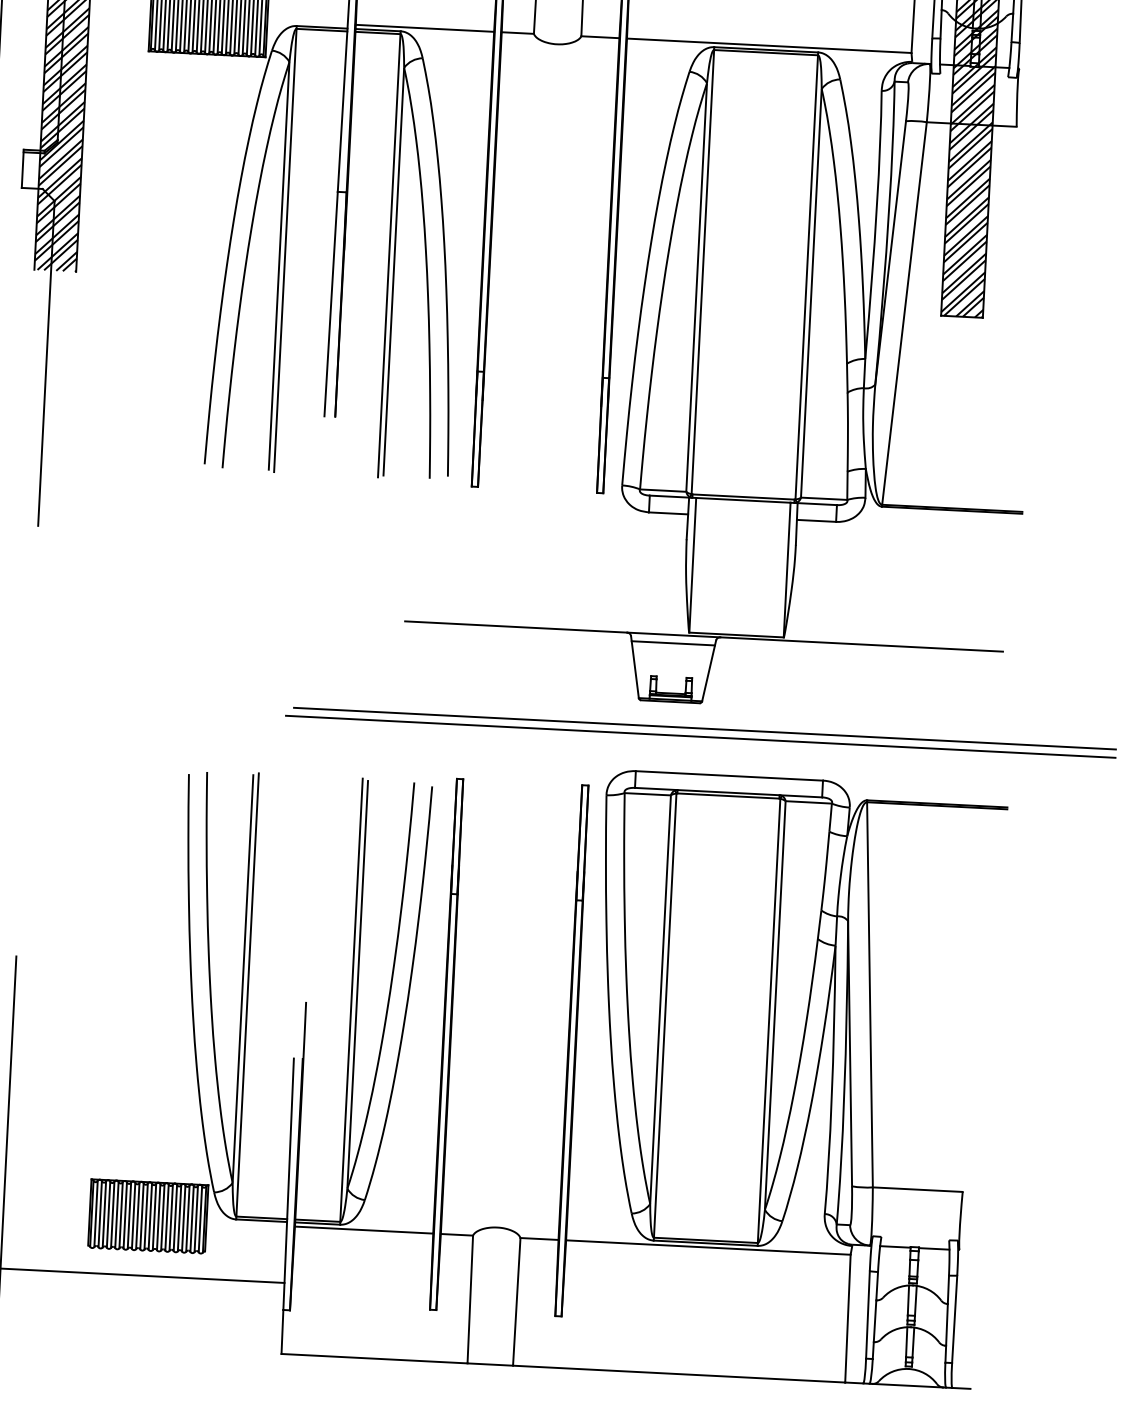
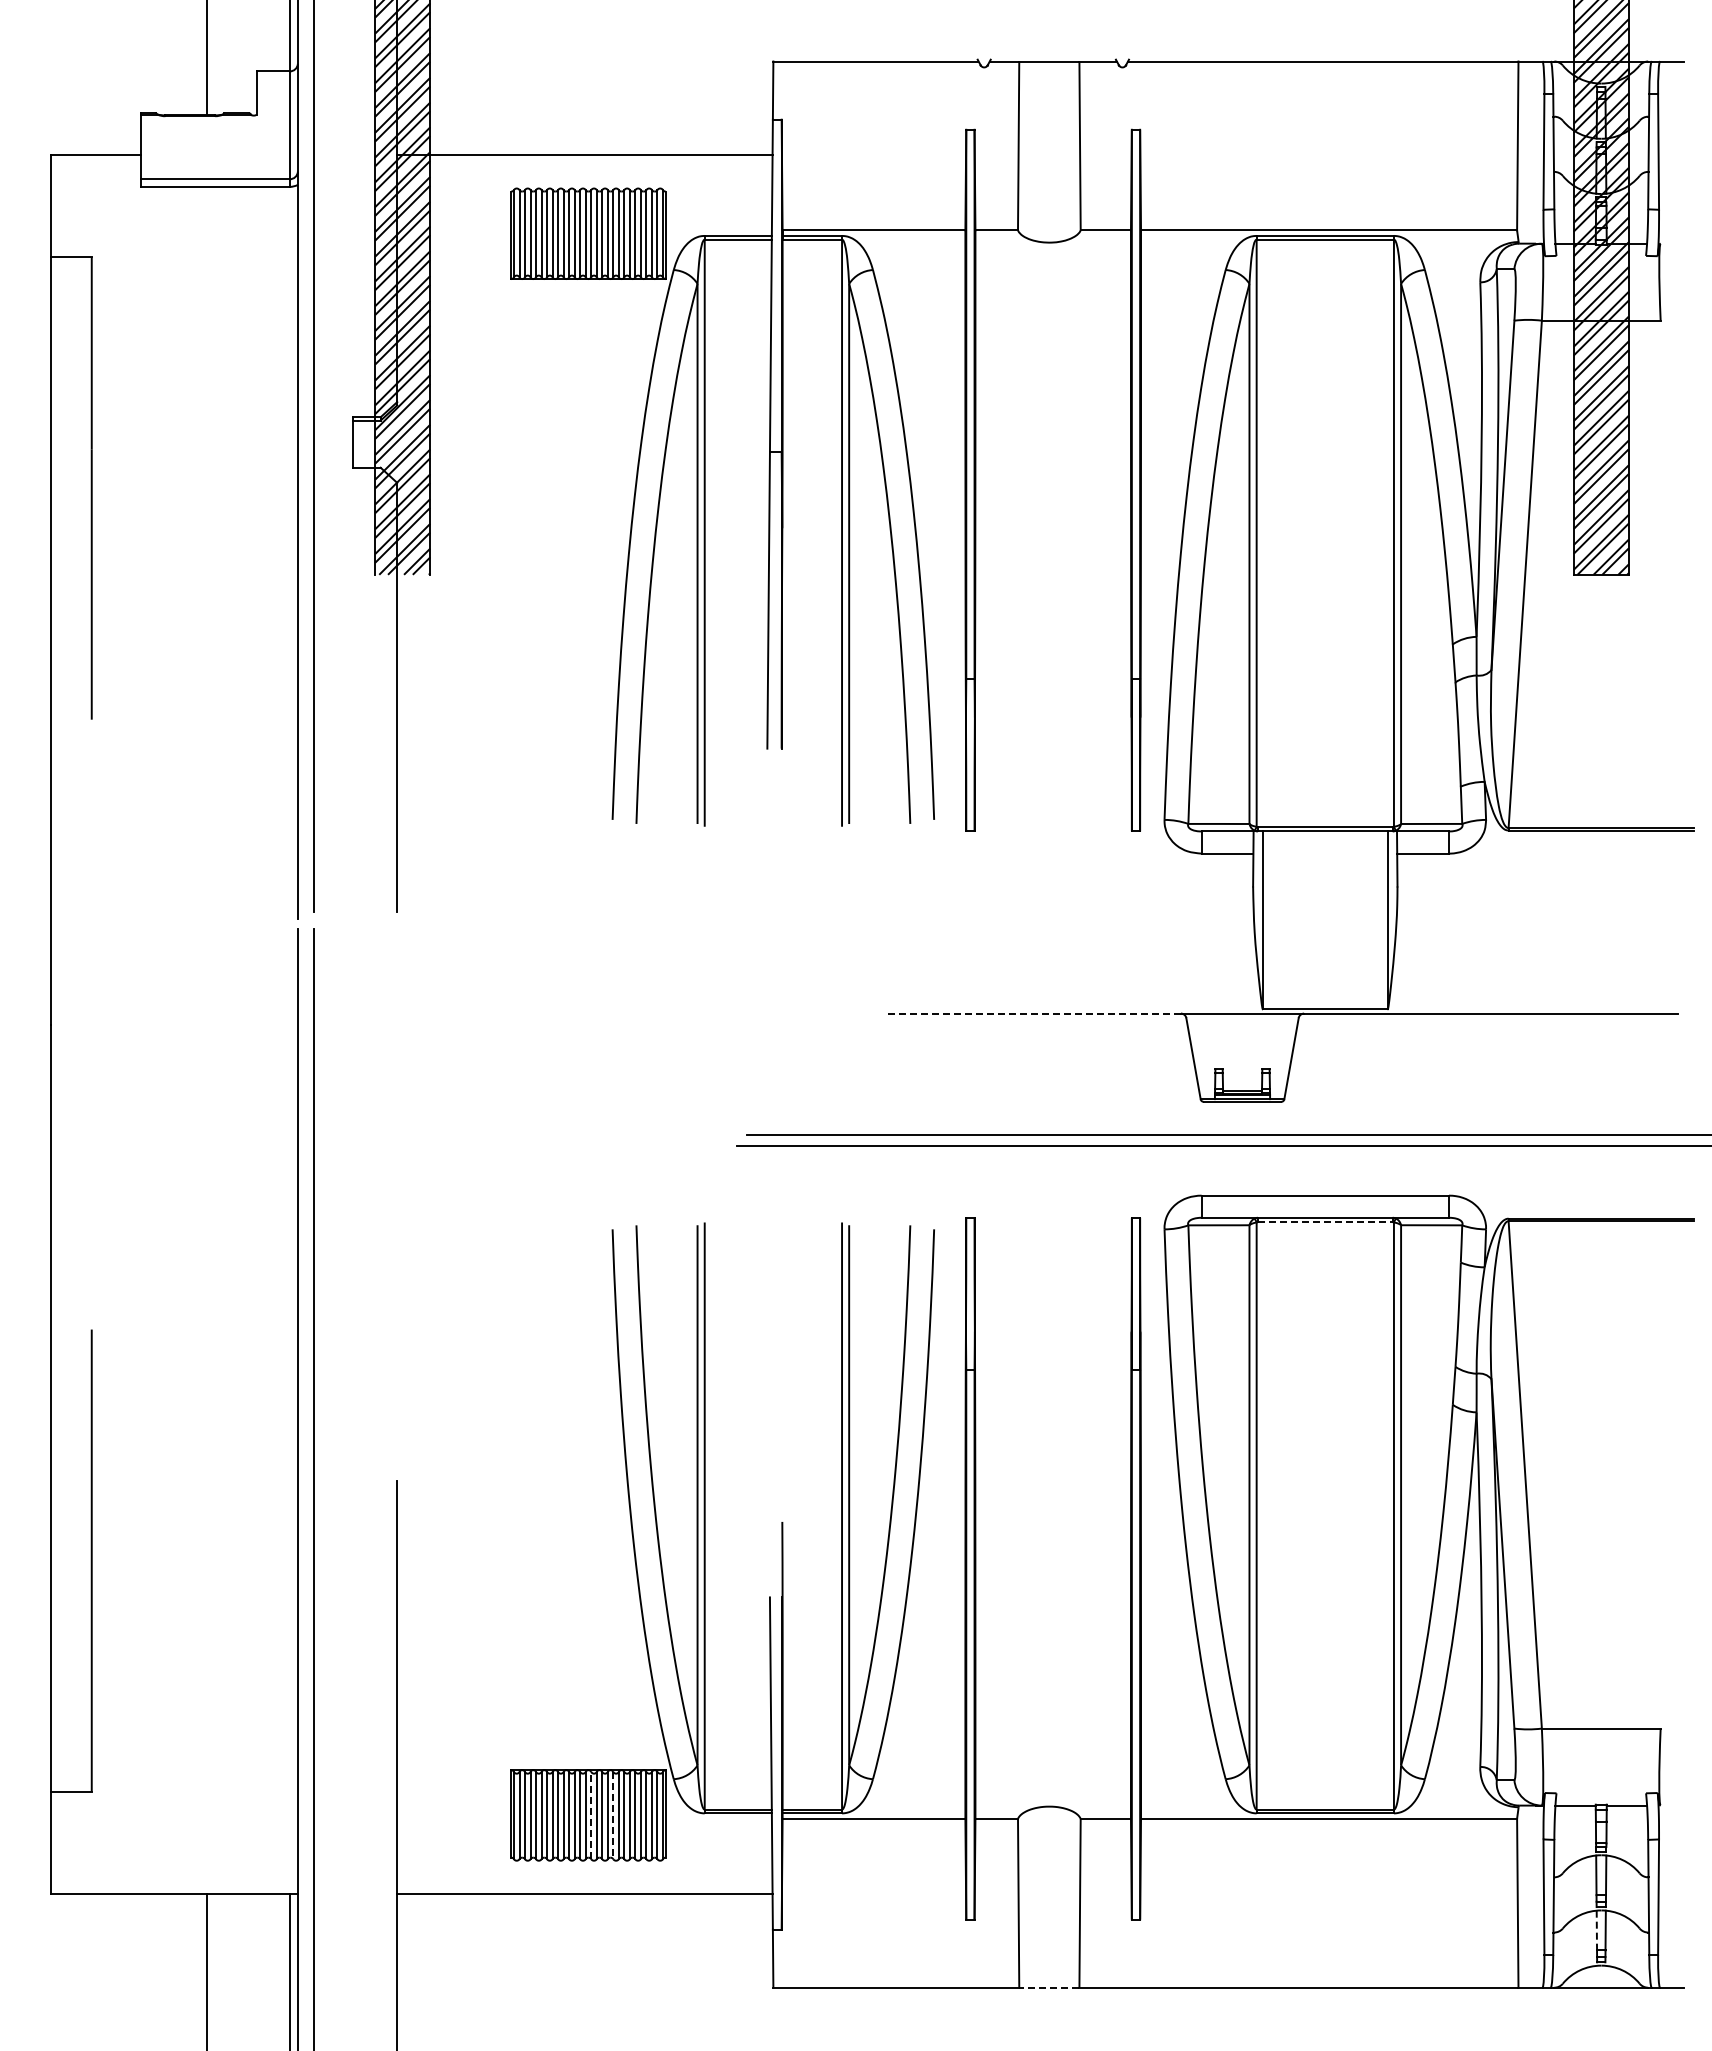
line: (516, 626) -> (1034, 1013), solid -> dashed
line: (673, 643) -> (1242, 1024), removed
line: (728, 796) -> (1325, 1222), solid -> dashed
line: (150, 1216) -> (591, 1815), solid -> dashed
line: (167, 1217) -> (613, 1815), solid -> dashed
line: (906, 1342) -> (1596, 1930), solid -> dashed
line: (489, 1364) -> (1048, 1987), solid -> dashed

